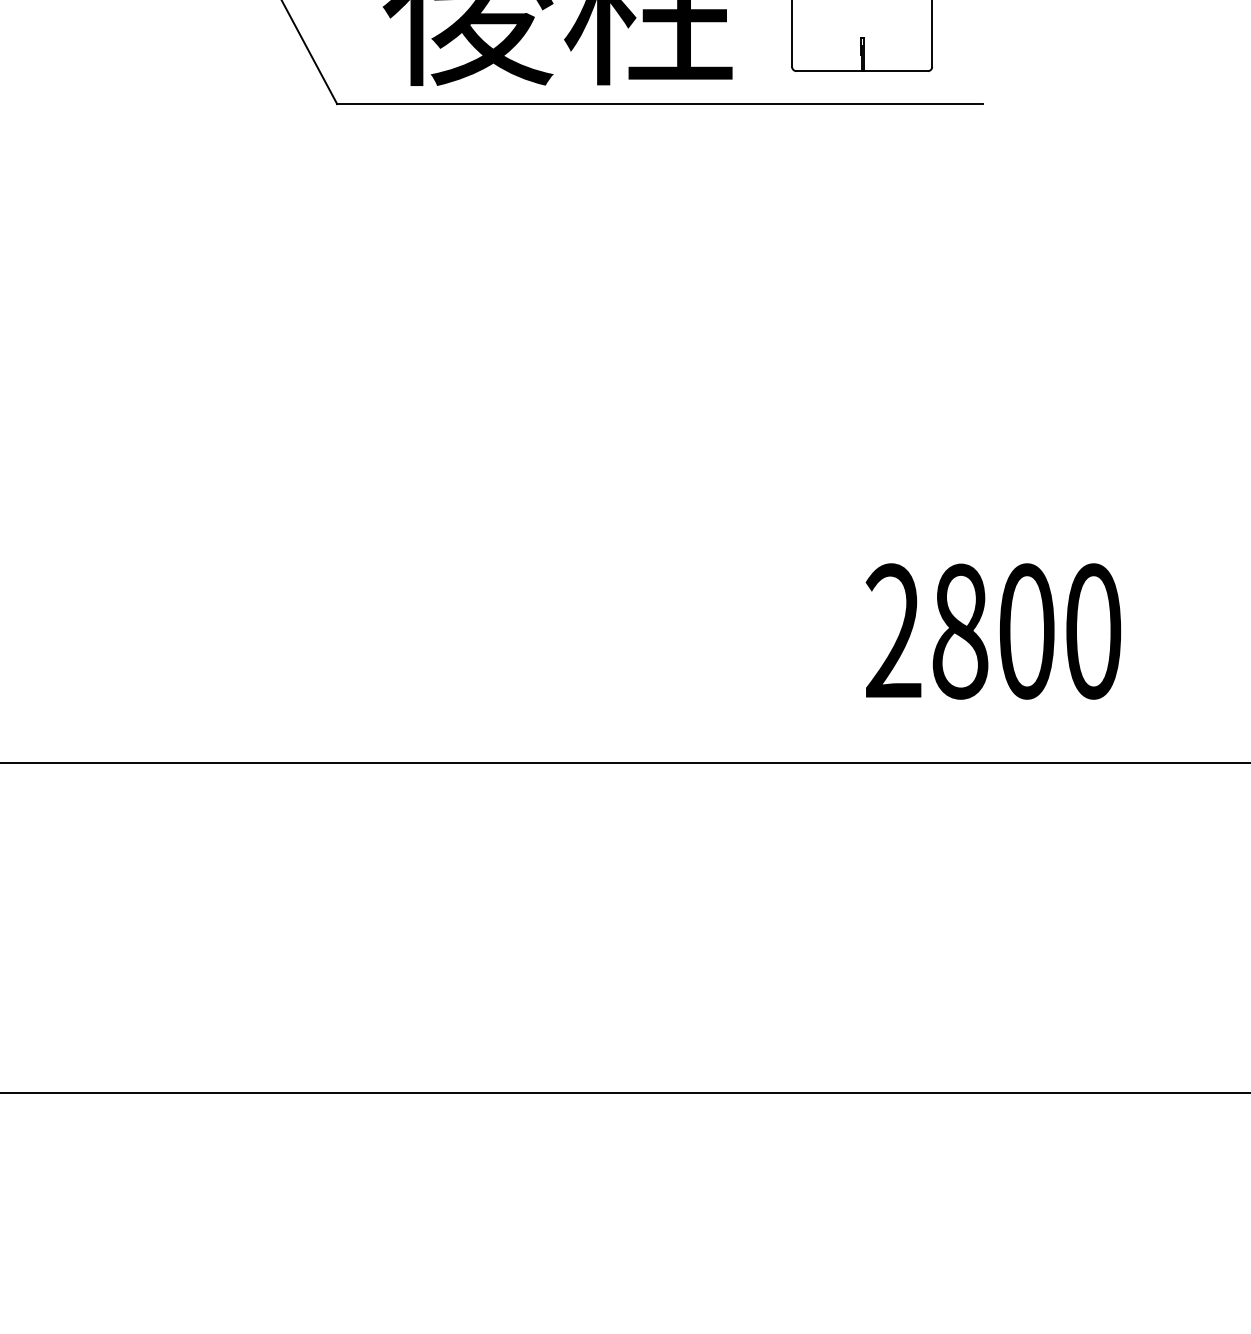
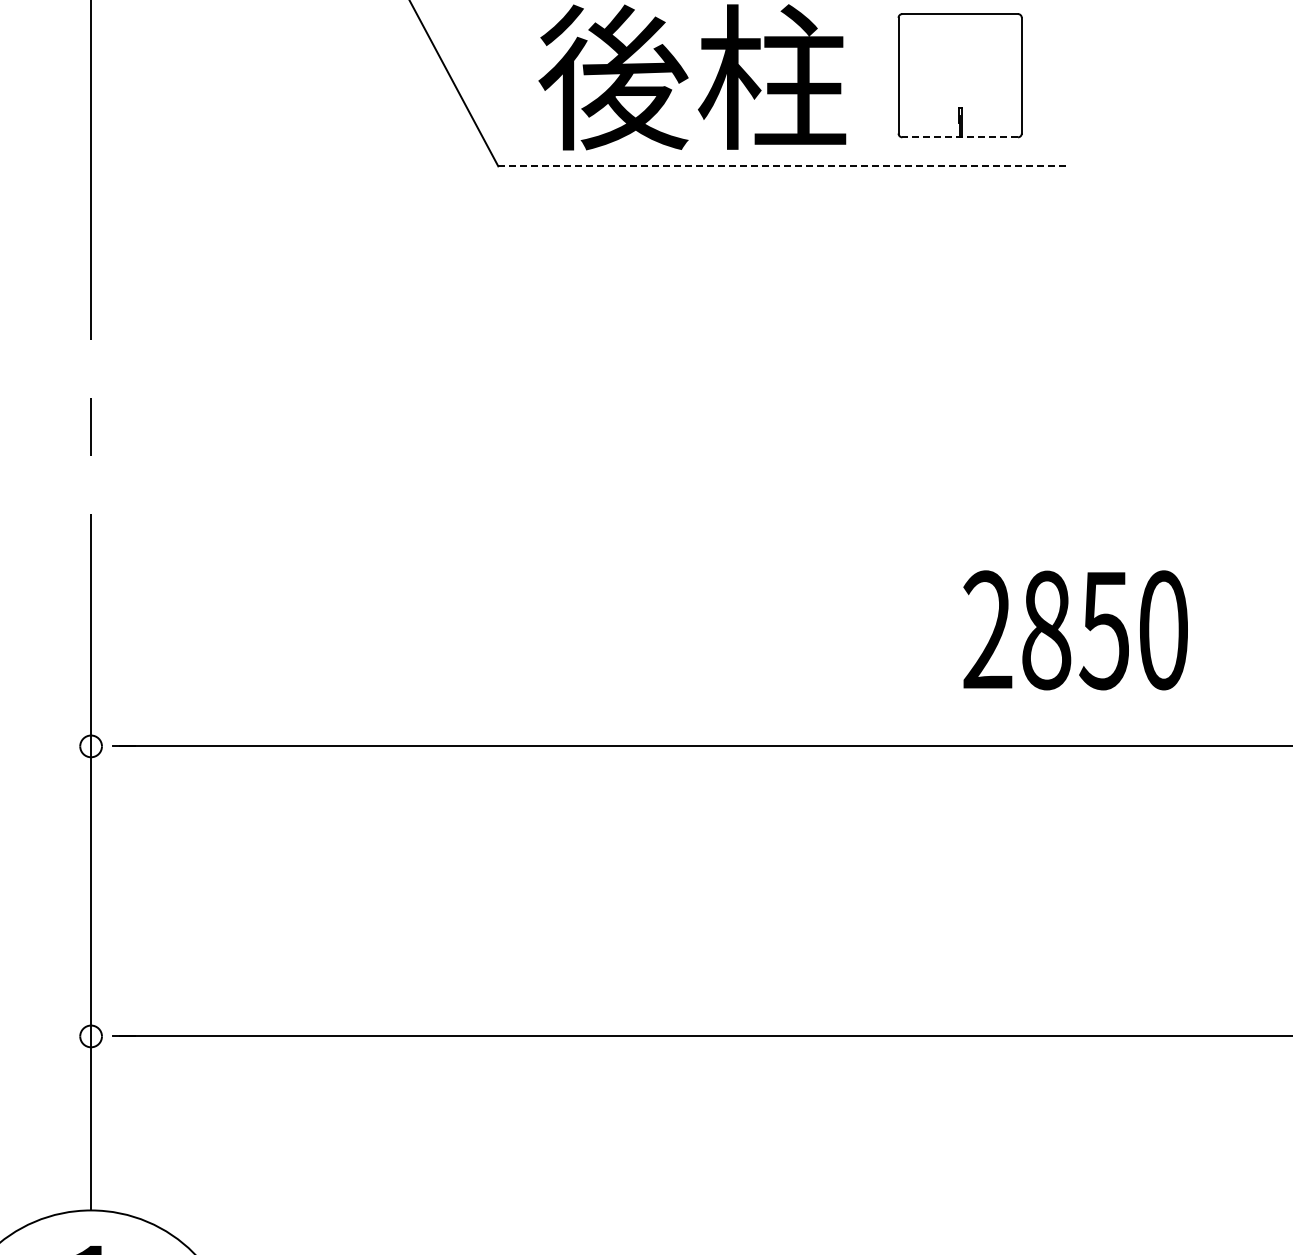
line: (862, 71) -> (960, 137), solid -> dashed
line: (660, 104) -> (782, 166), solid -> dashed
text: (1026, 631) -> (1104, 630), 2800 -> 2850

